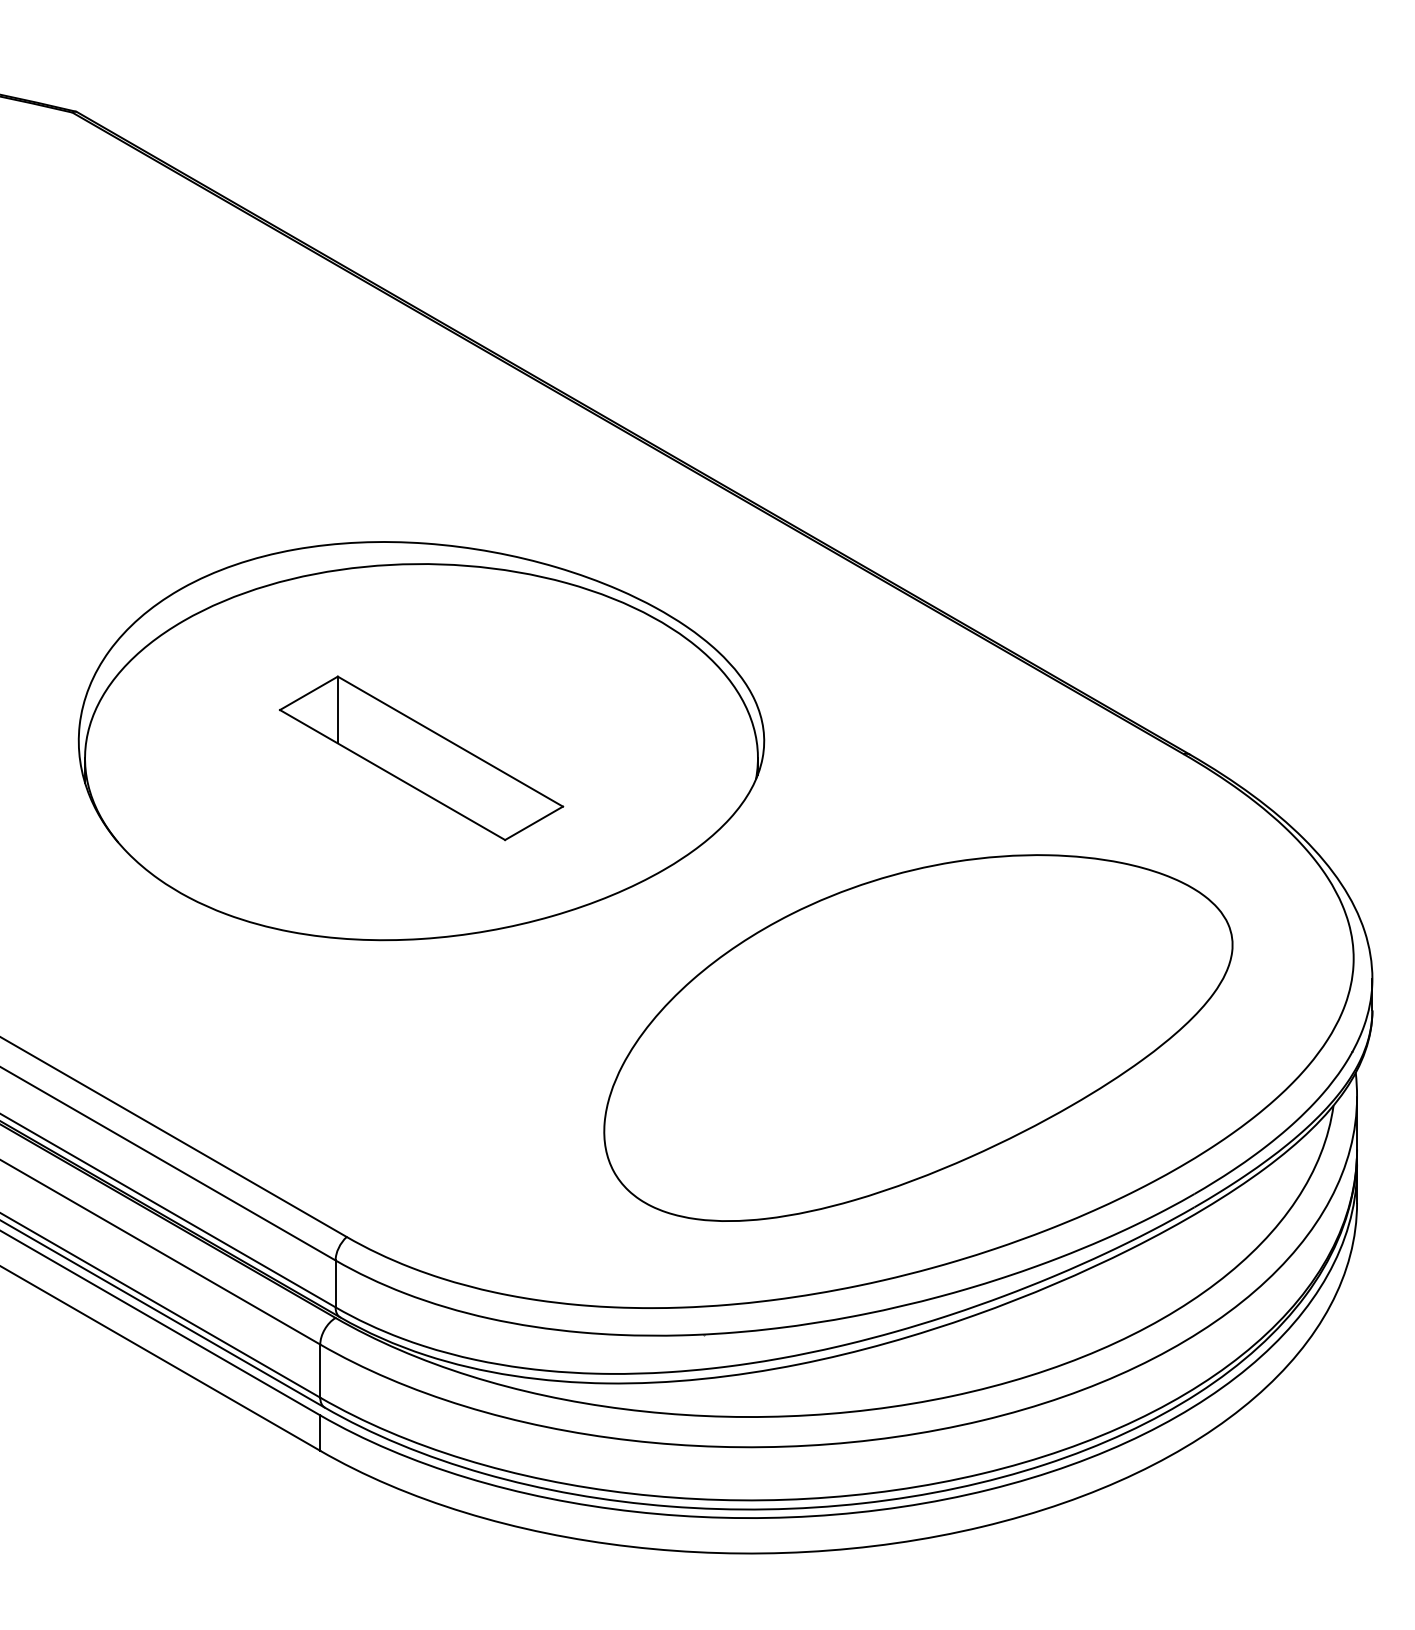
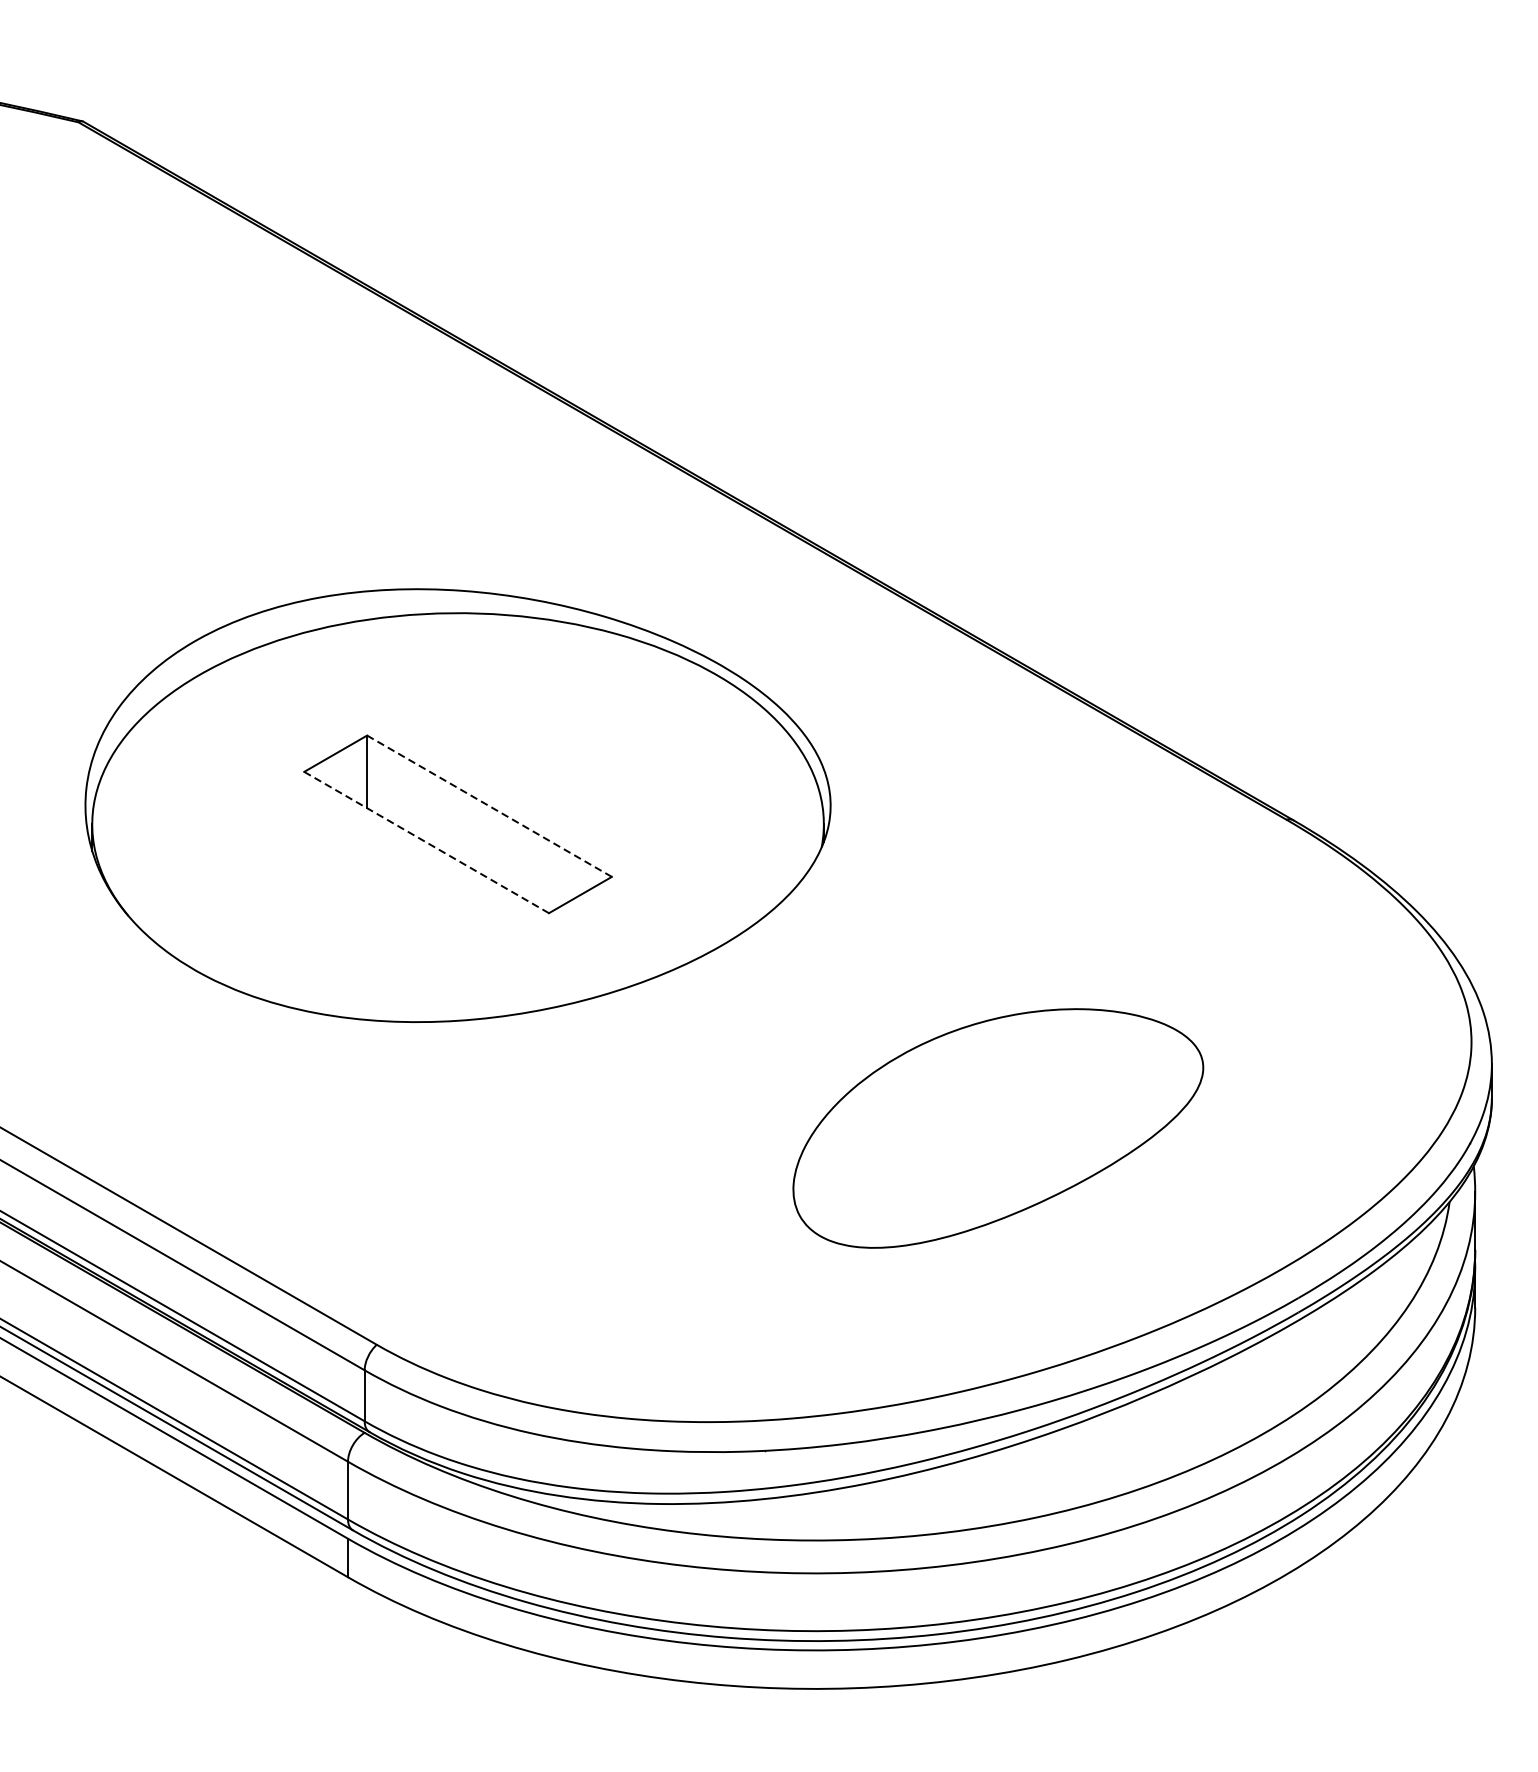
line: (450, 741) -> (489, 806), solid -> dashed
line: (392, 775) -> (426, 843), solid -> dashed
part: (918, 1037) -> (998, 1127), size x0.6

